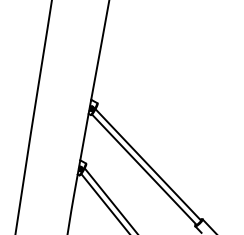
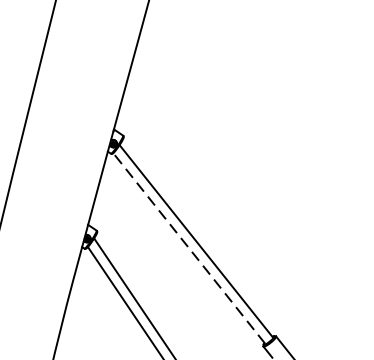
line: (144, 169) -> (189, 248), solid -> dashed

